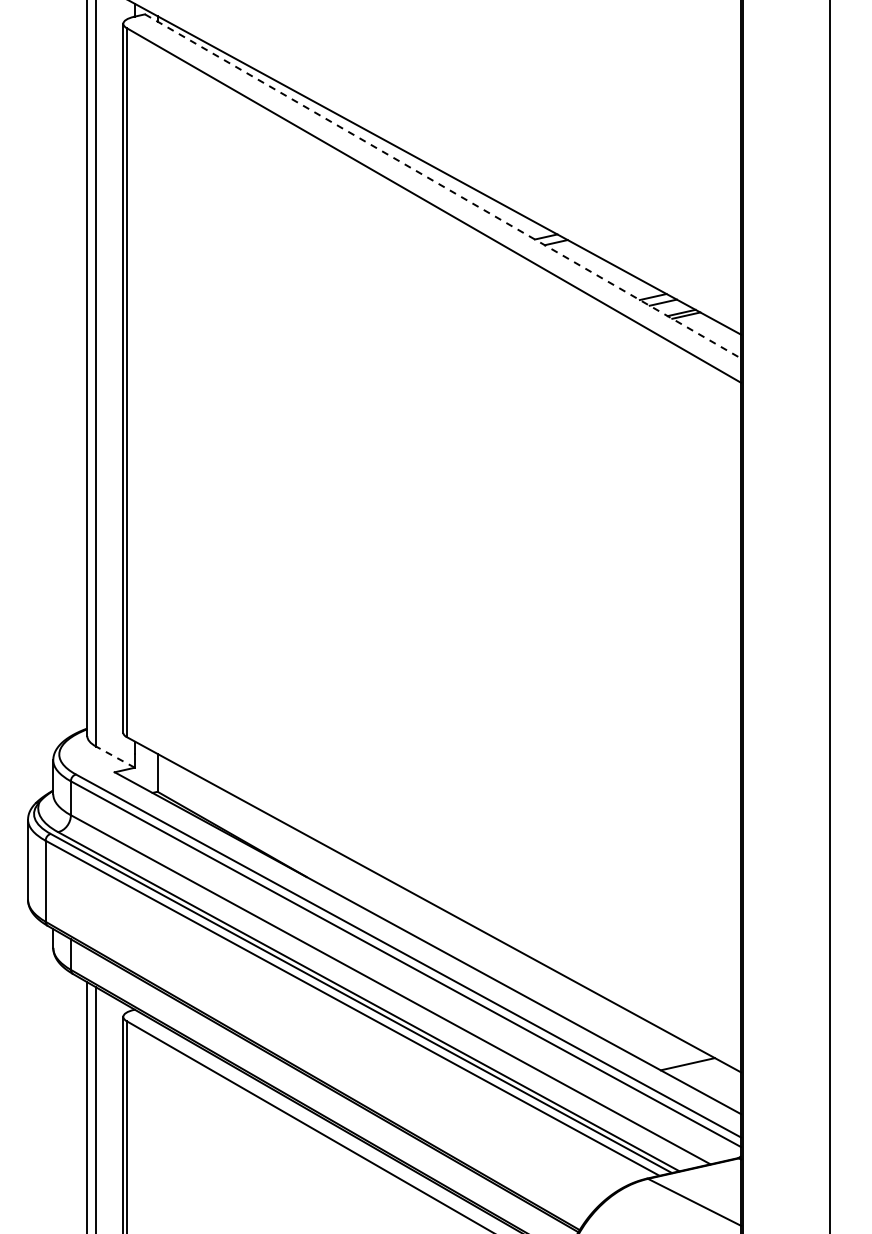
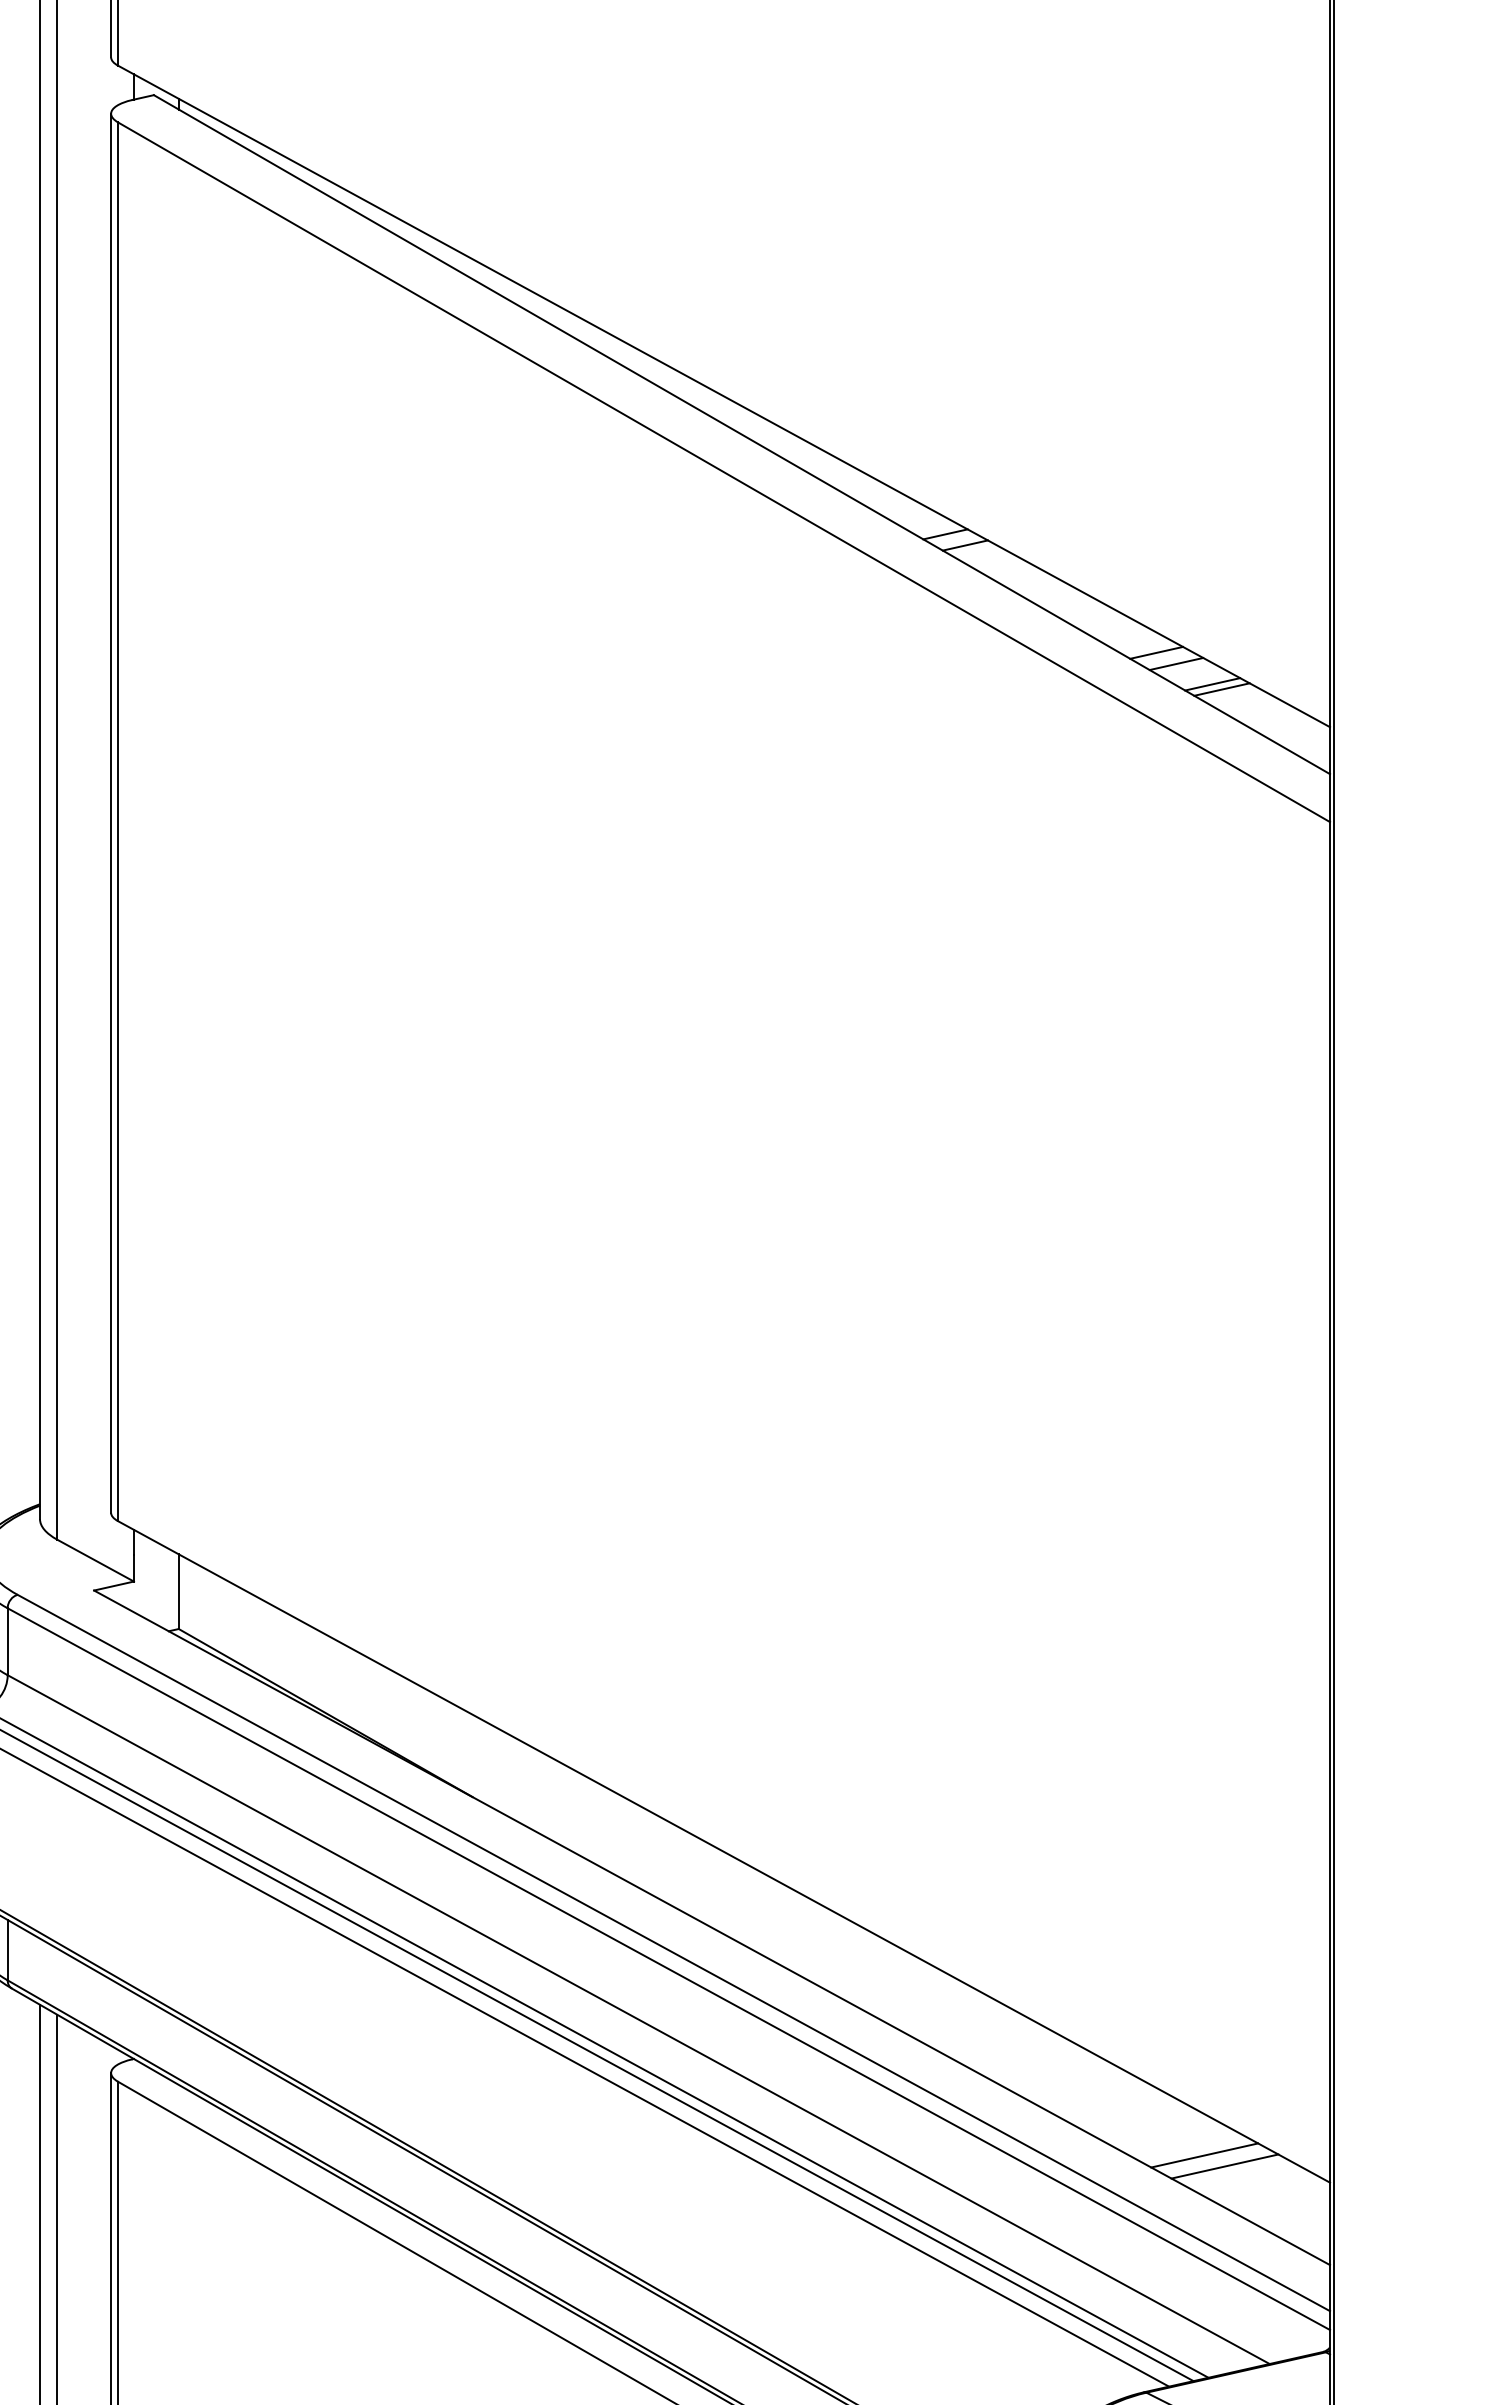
line: (443, 186) -> (742, 434), dashed -> solid
line: (115, 756) -> (95, 1559), dashed -> solid
line: (677, 1058) -> (1204, 2155), added

